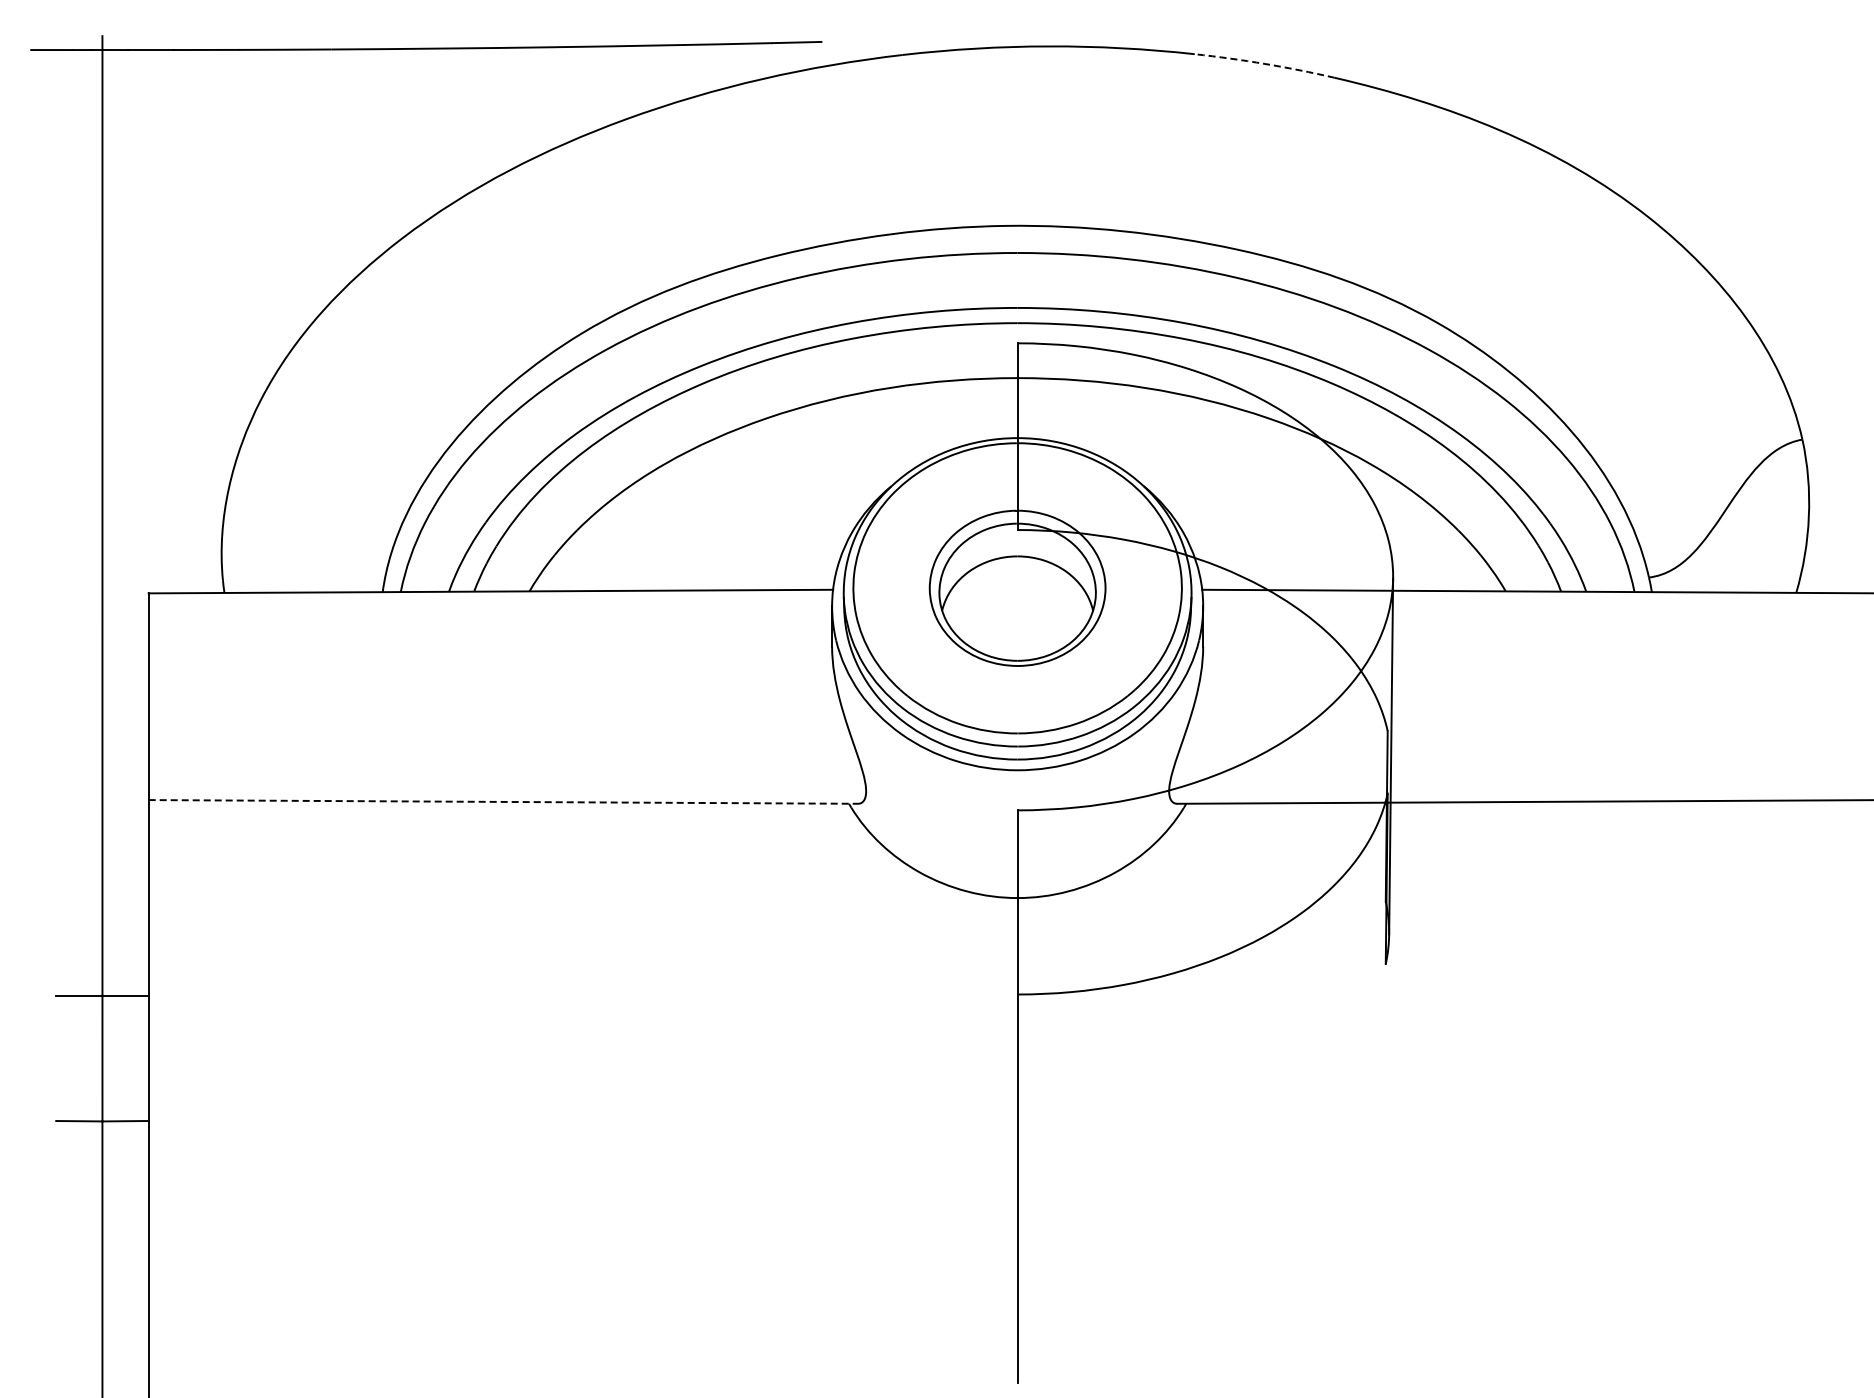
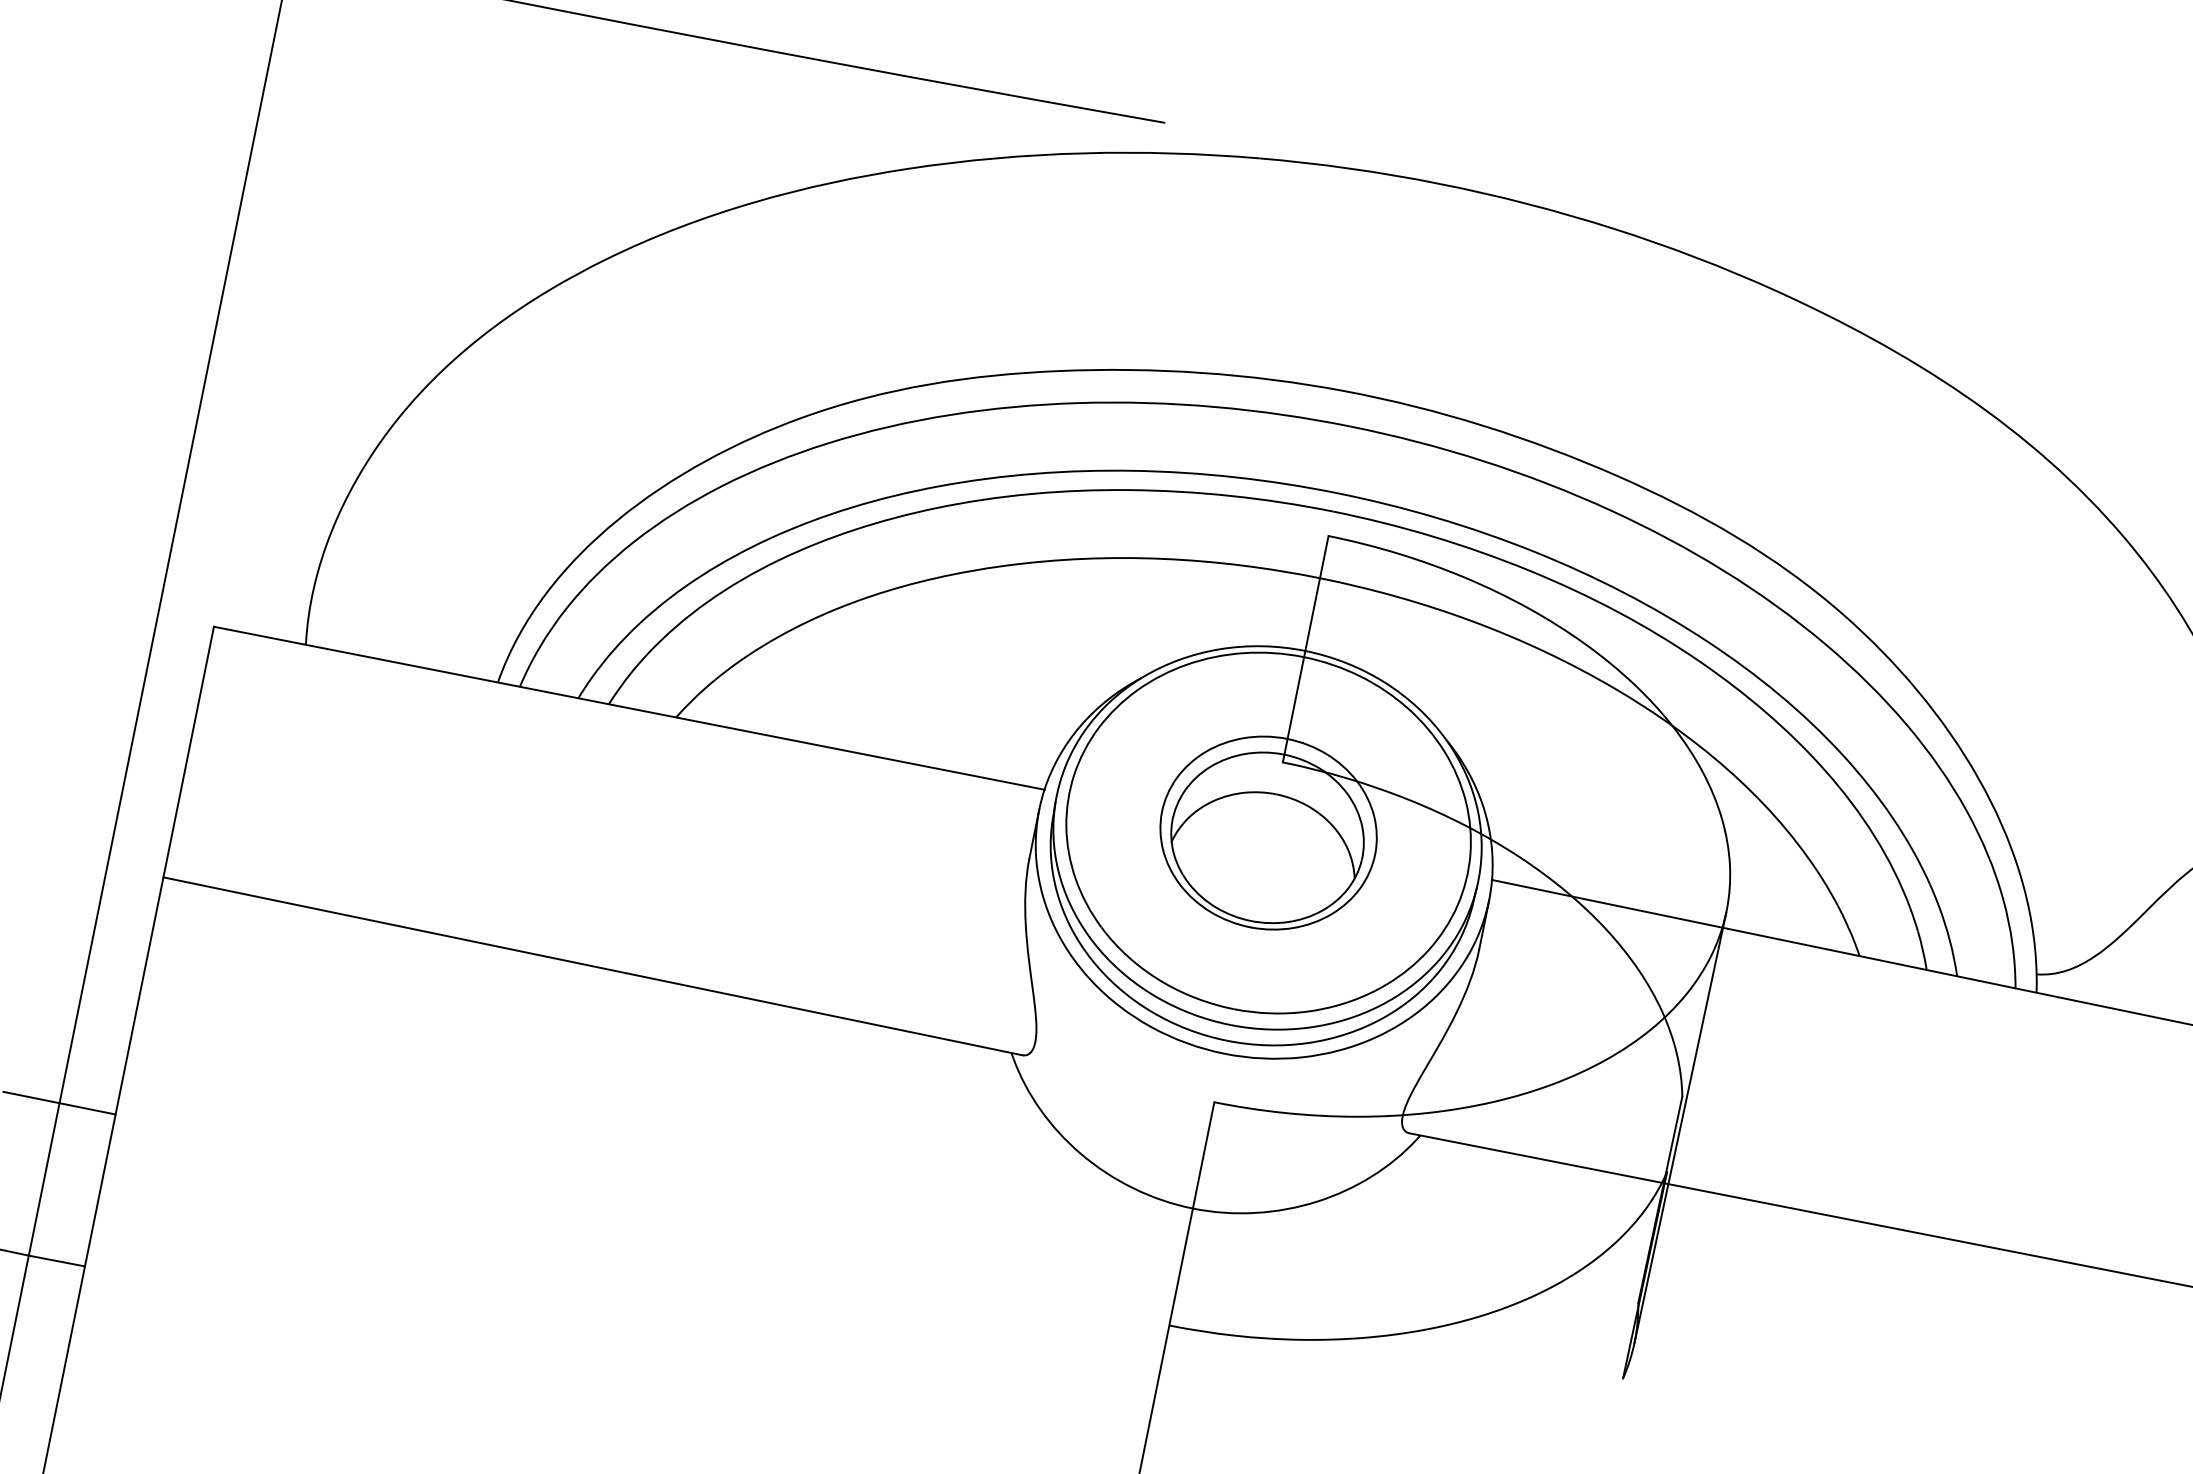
arc: (1265, 63) -> (1697, 257), dashed -> solid
line: (503, 801) -> (593, 965), dashed -> solid

